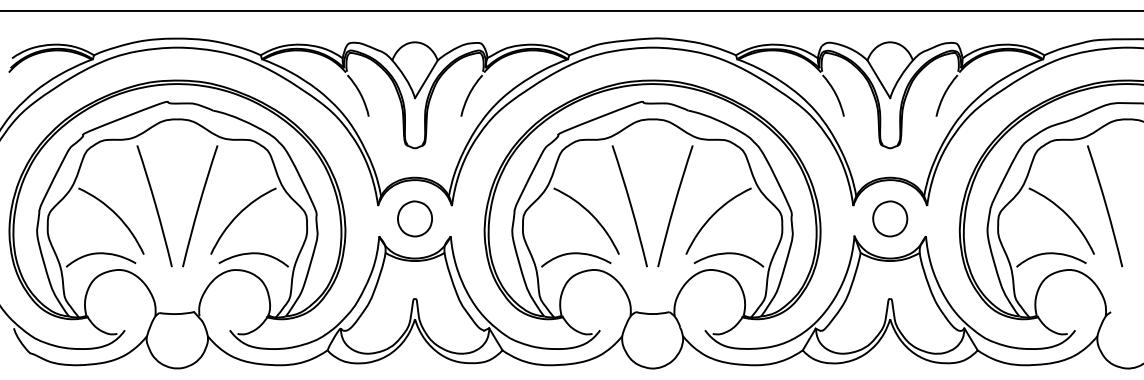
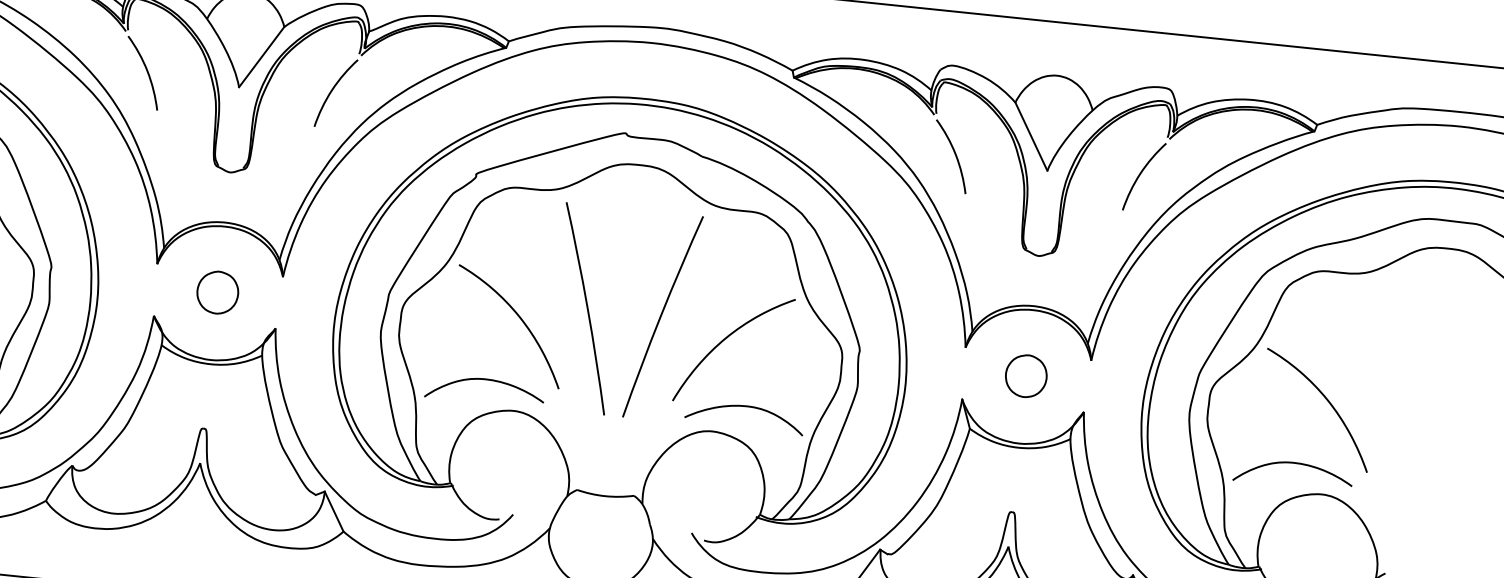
curve: (1105, 206) -> (1394, 392), removed
part: (414, 218) -> (217, 291), size x0.7
part: (890, 218) -> (1026, 375), size x0.7

